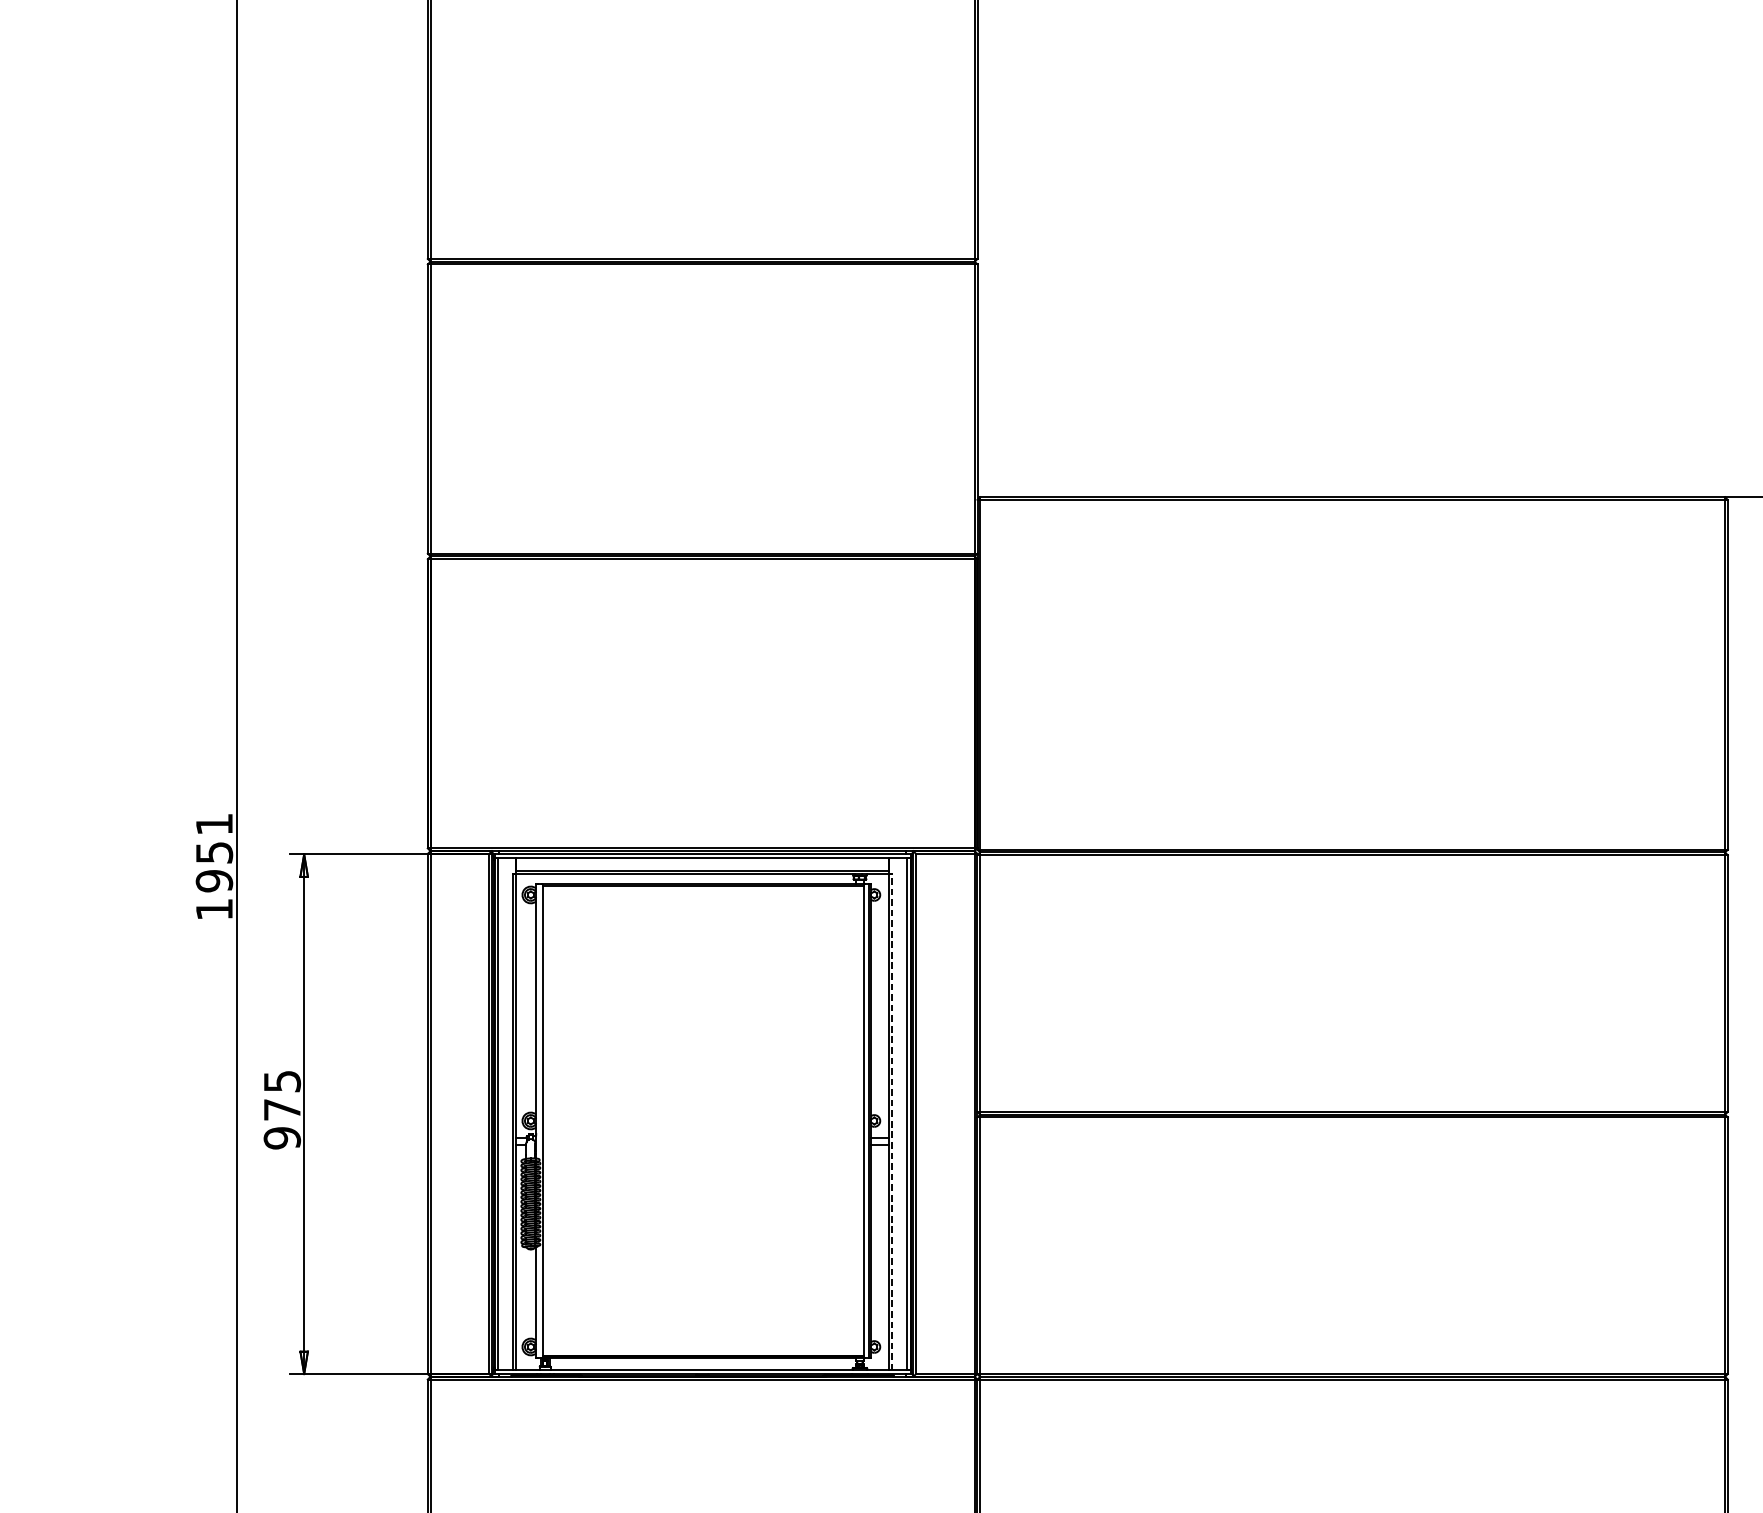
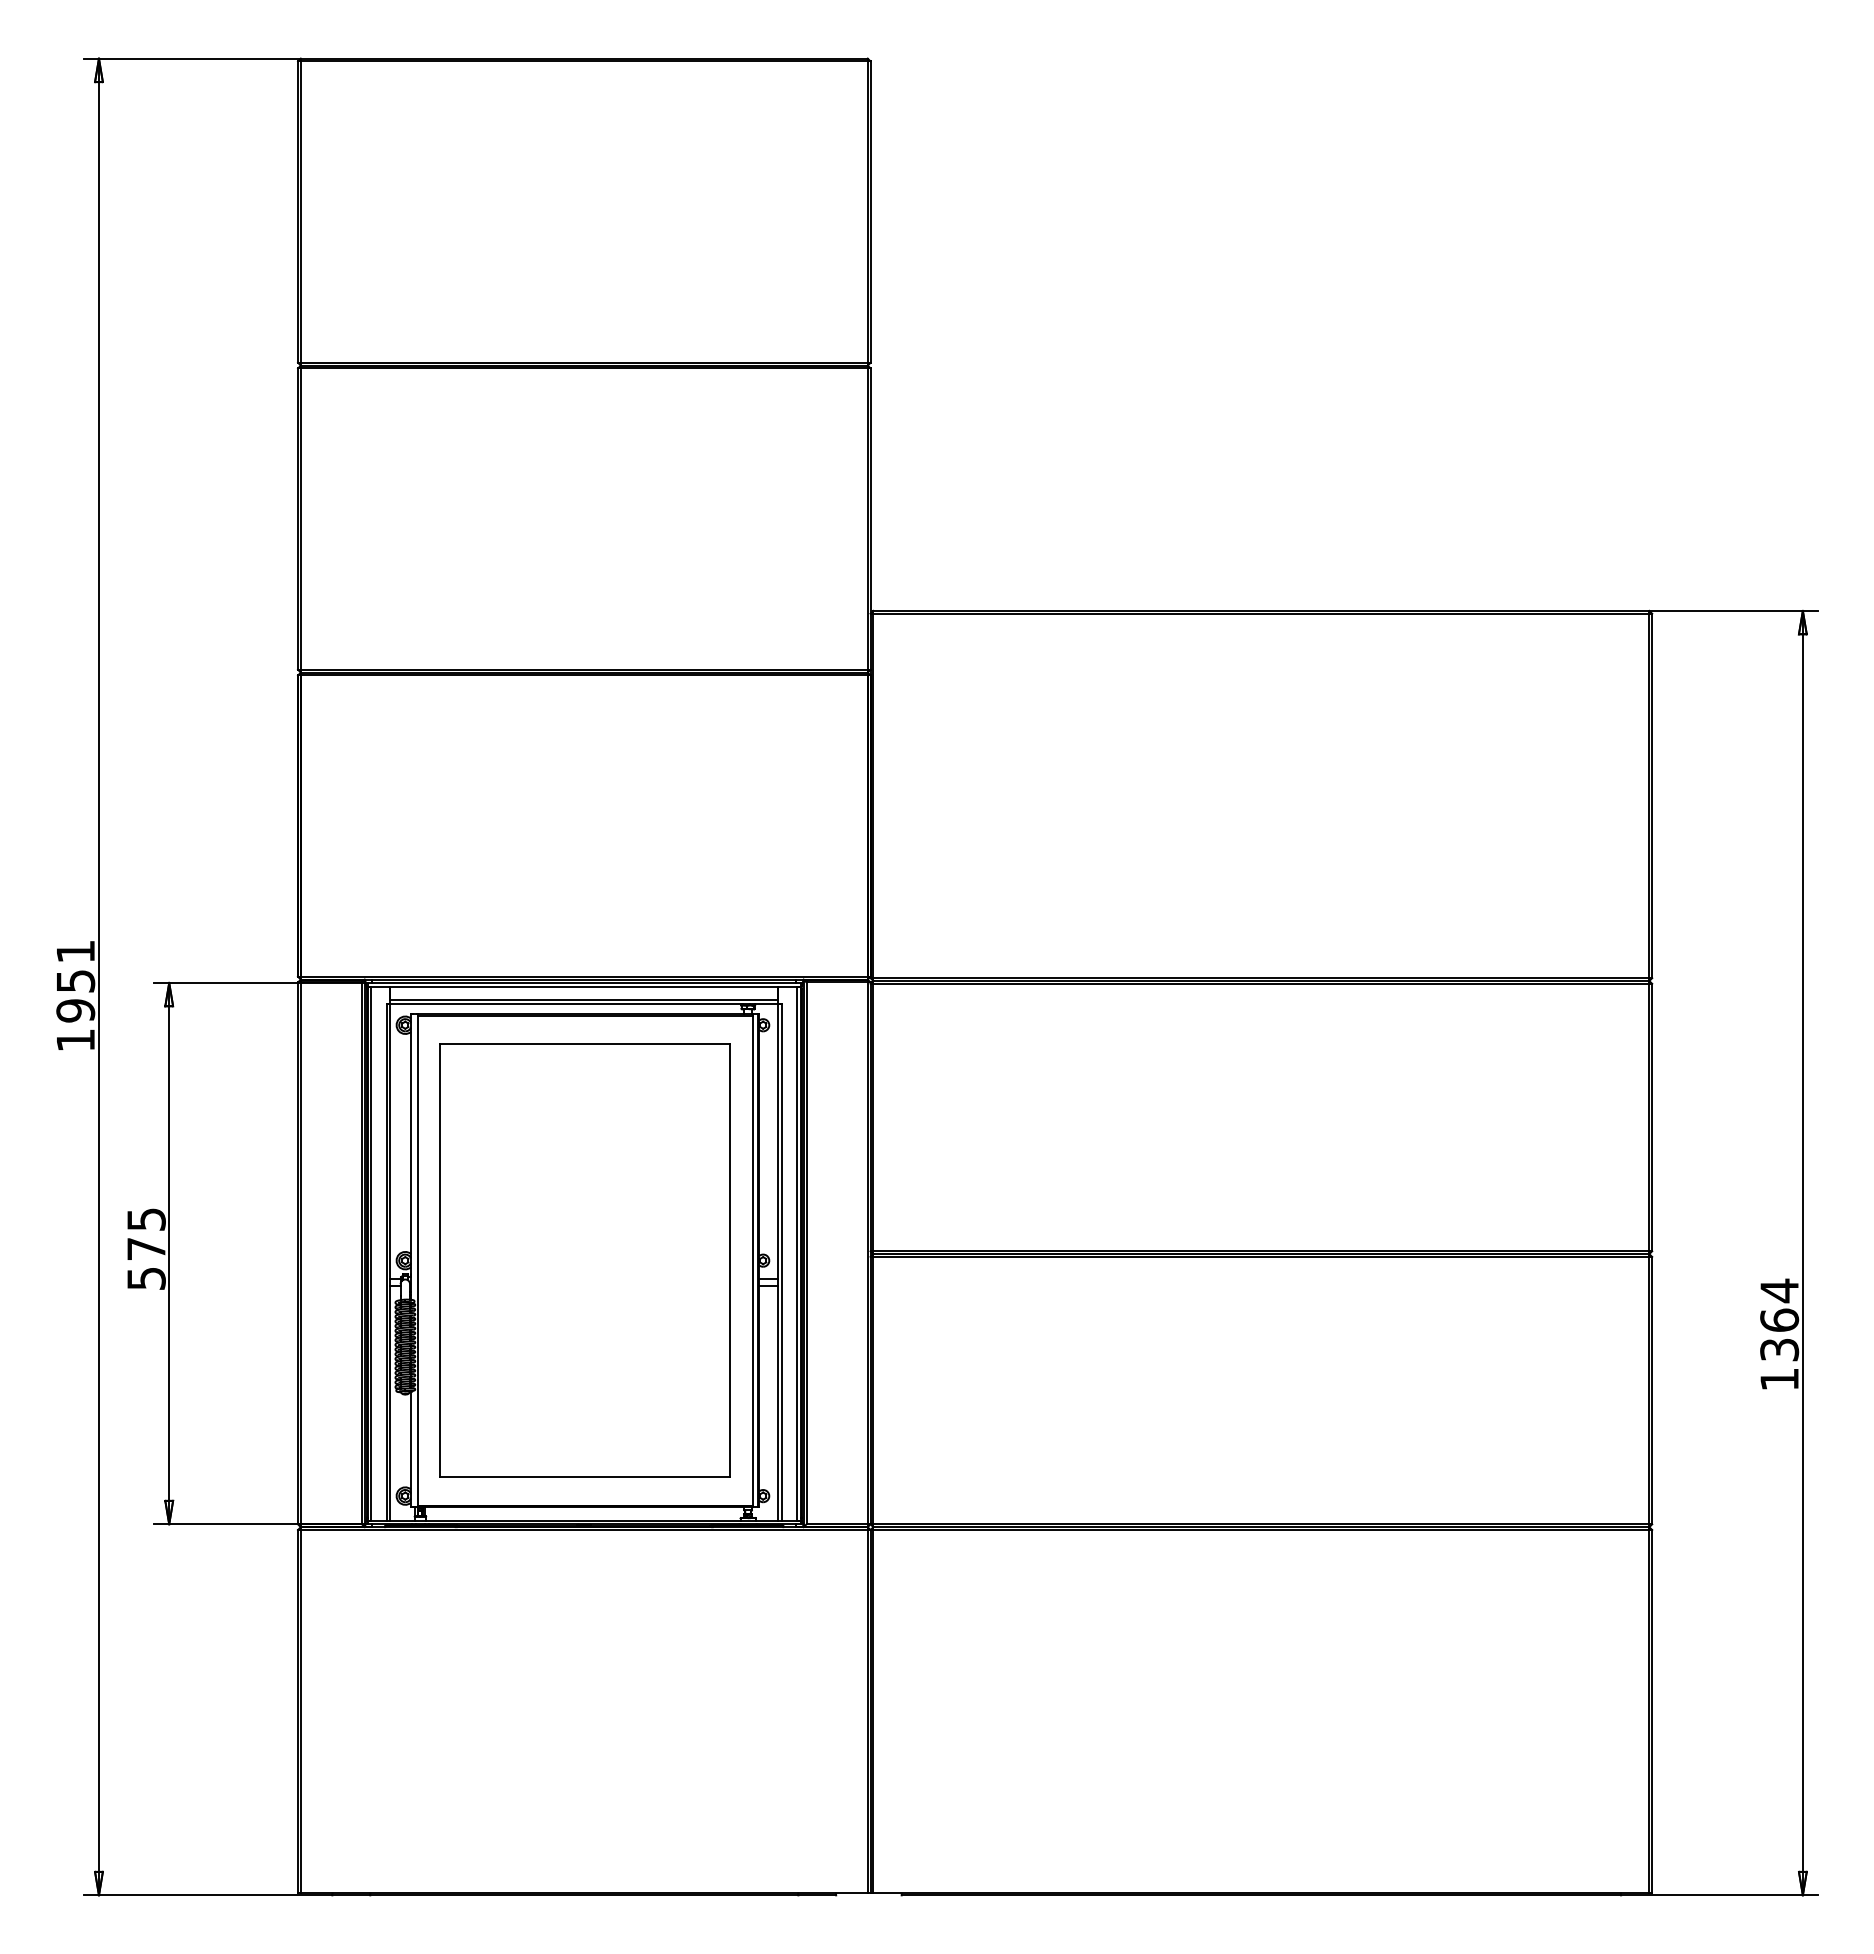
part: (702, 1120) -> (584, 1260), added
line: (892, 1121) -> (782, 1261), dashed -> solid
text: (282, 1138) -> (146, 1278), 975 -> 575

